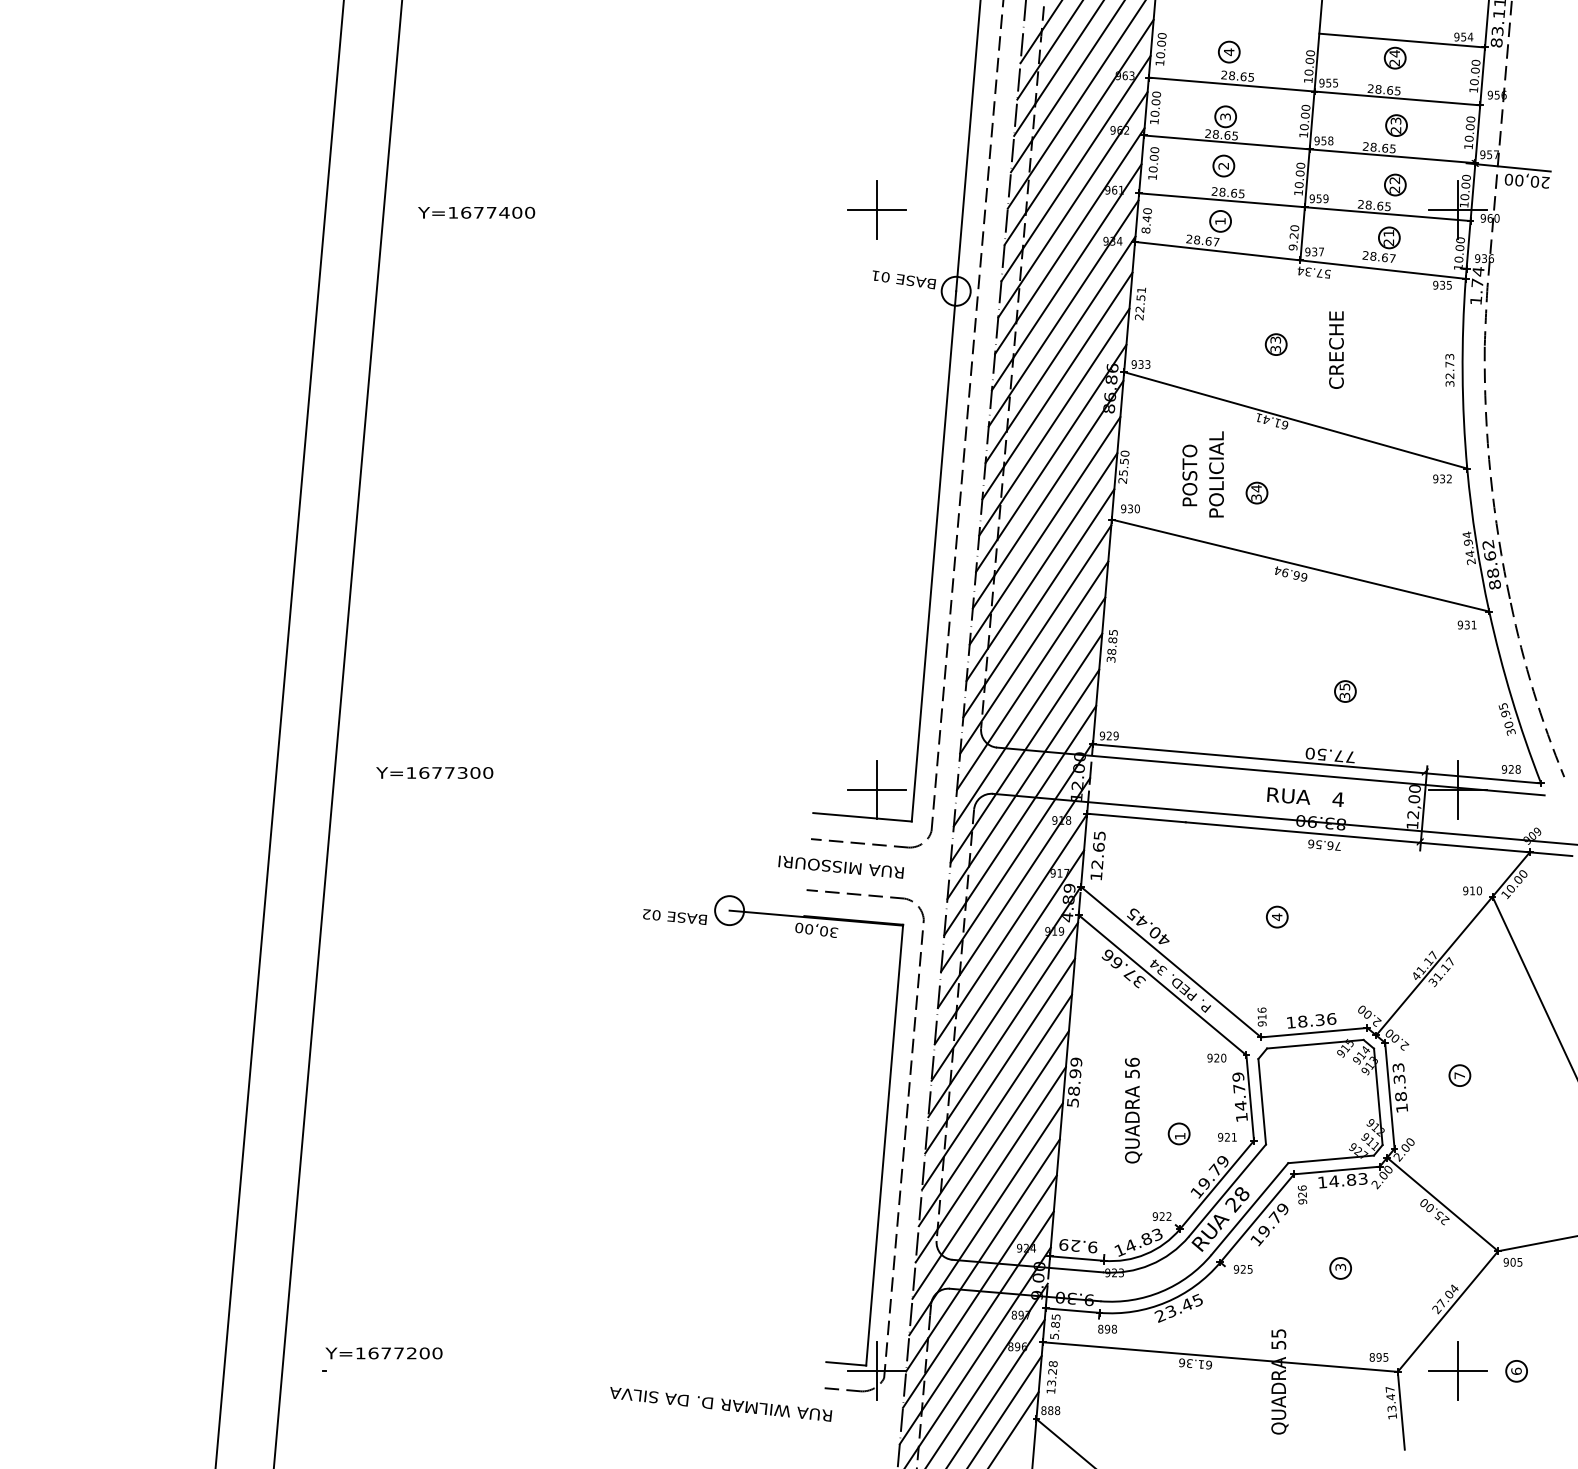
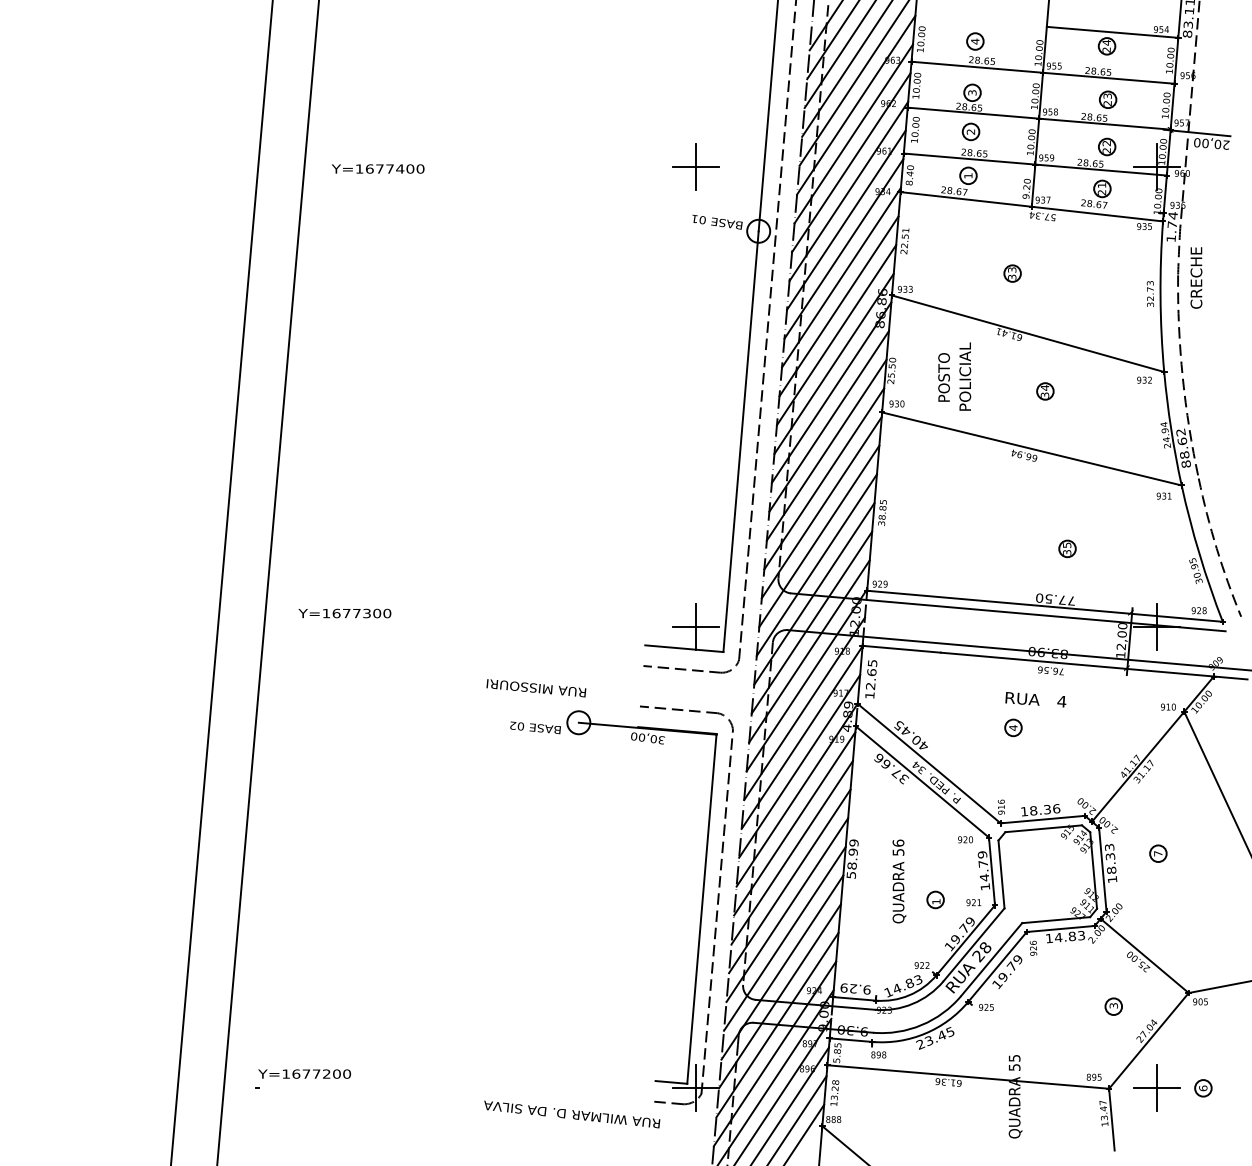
text: (1336, 349) -> (1196, 277), moved
part: (1257, 493) -> (1045, 391), moved
text: (1305, 796) -> (1035, 699), moved
text: (841, 867) -> (536, 688), moved
part: (1340, 1268) -> (1113, 1006), moved

